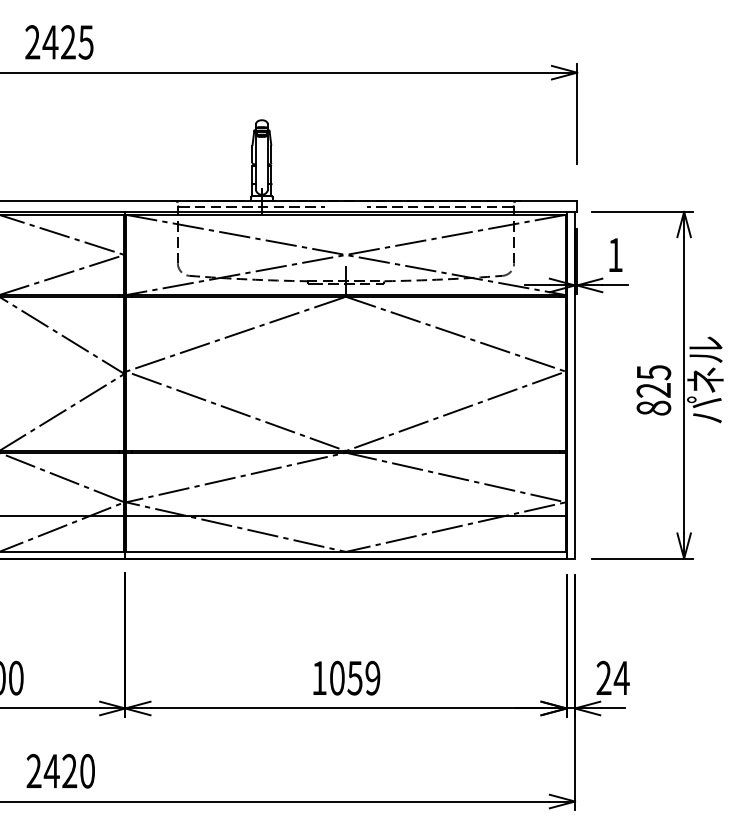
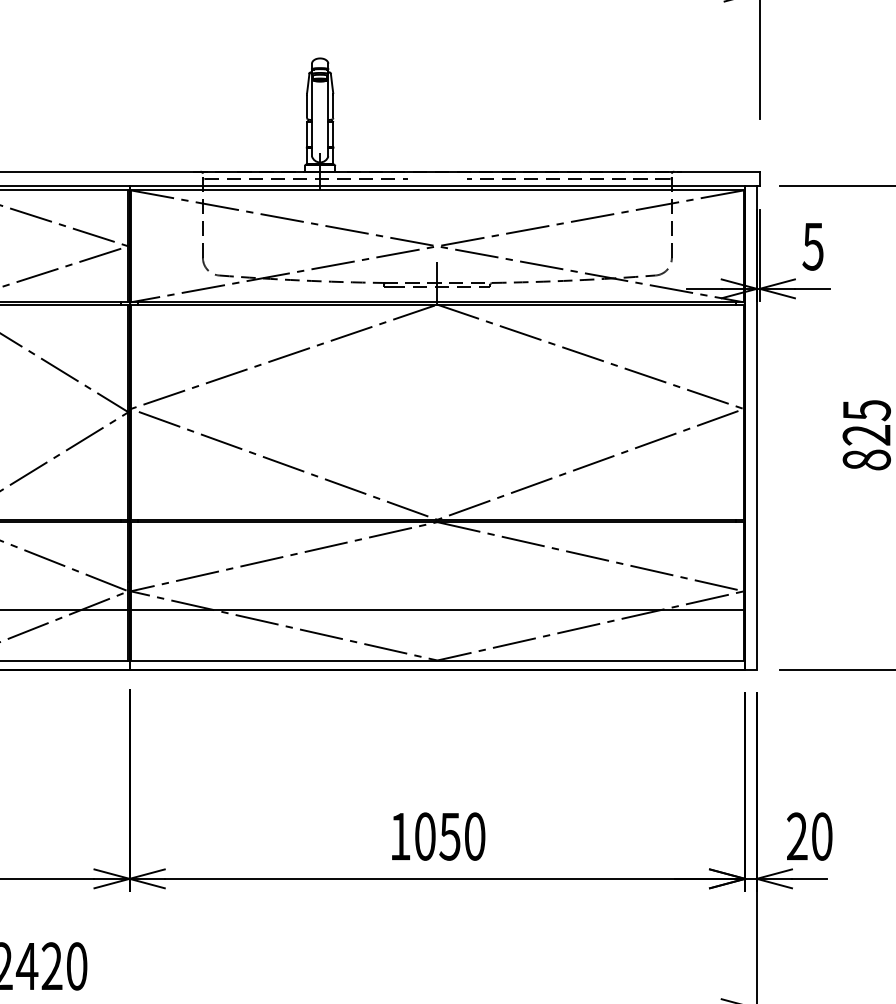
text: (614, 255) -> (811, 247), 1 -> 5
text: (372, 677) -> (474, 835), 1059 -> 1050
text: (621, 677) -> (821, 835), 24 -> 20

